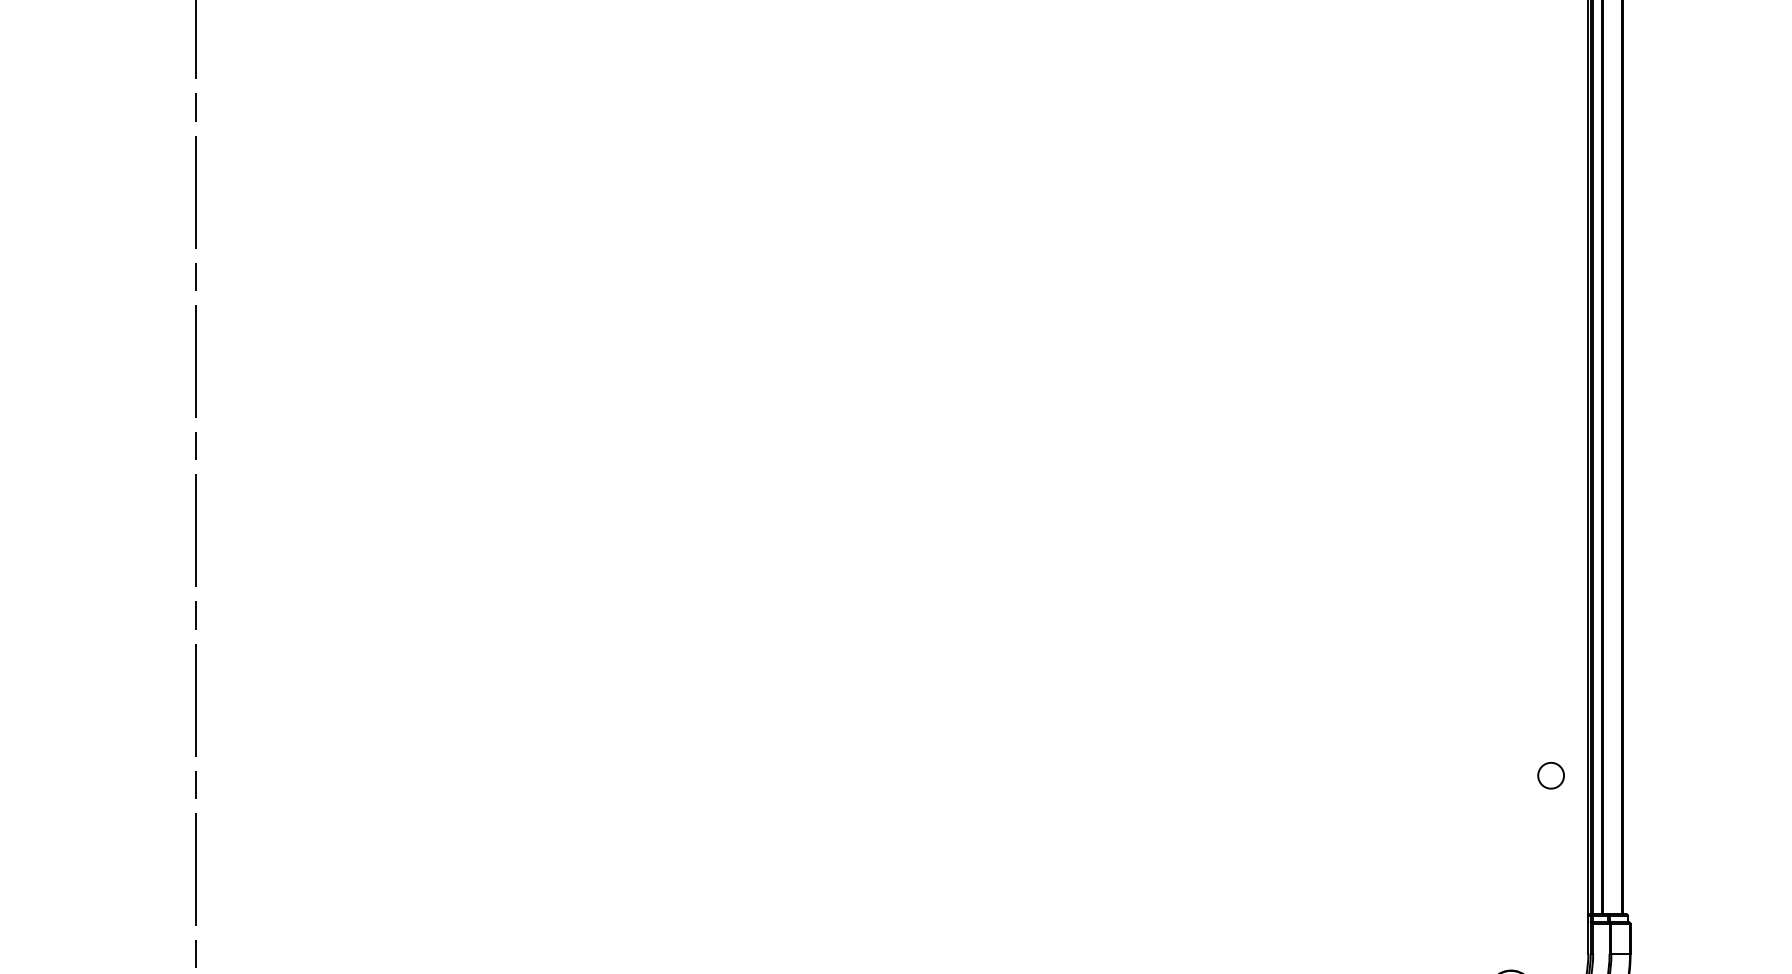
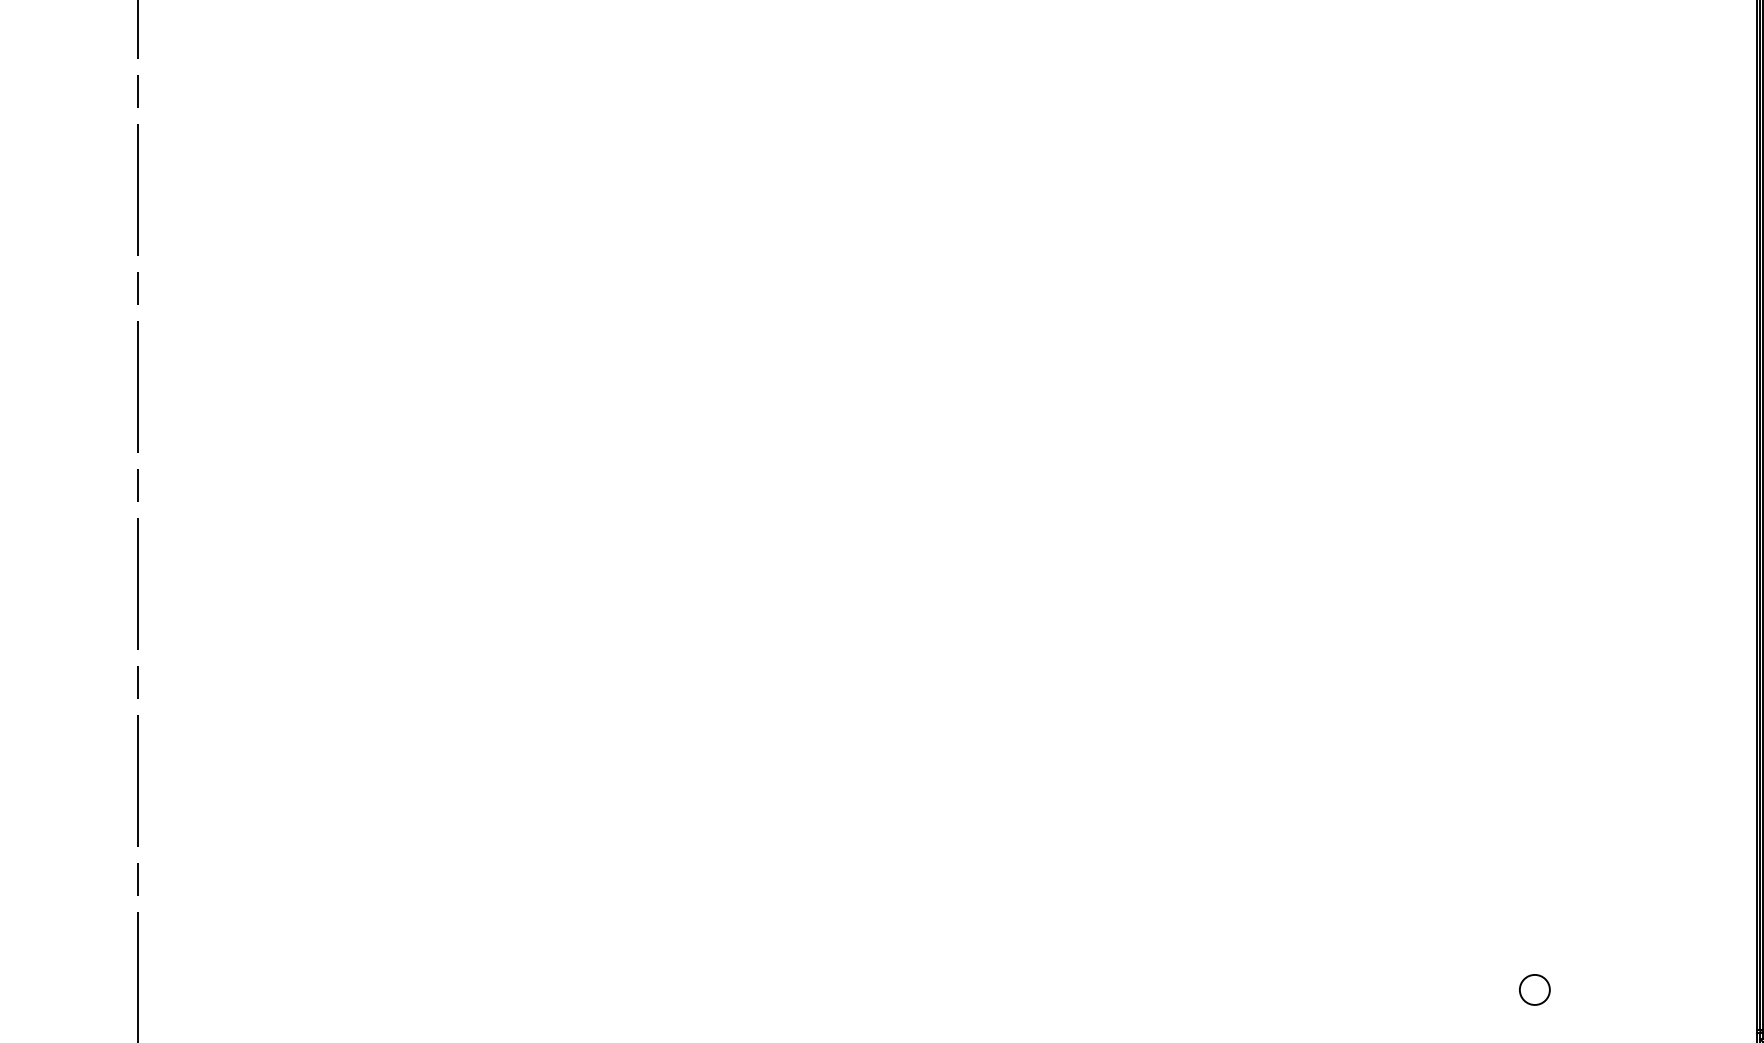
circle: (1550, 775) -> (1534, 989), moved

